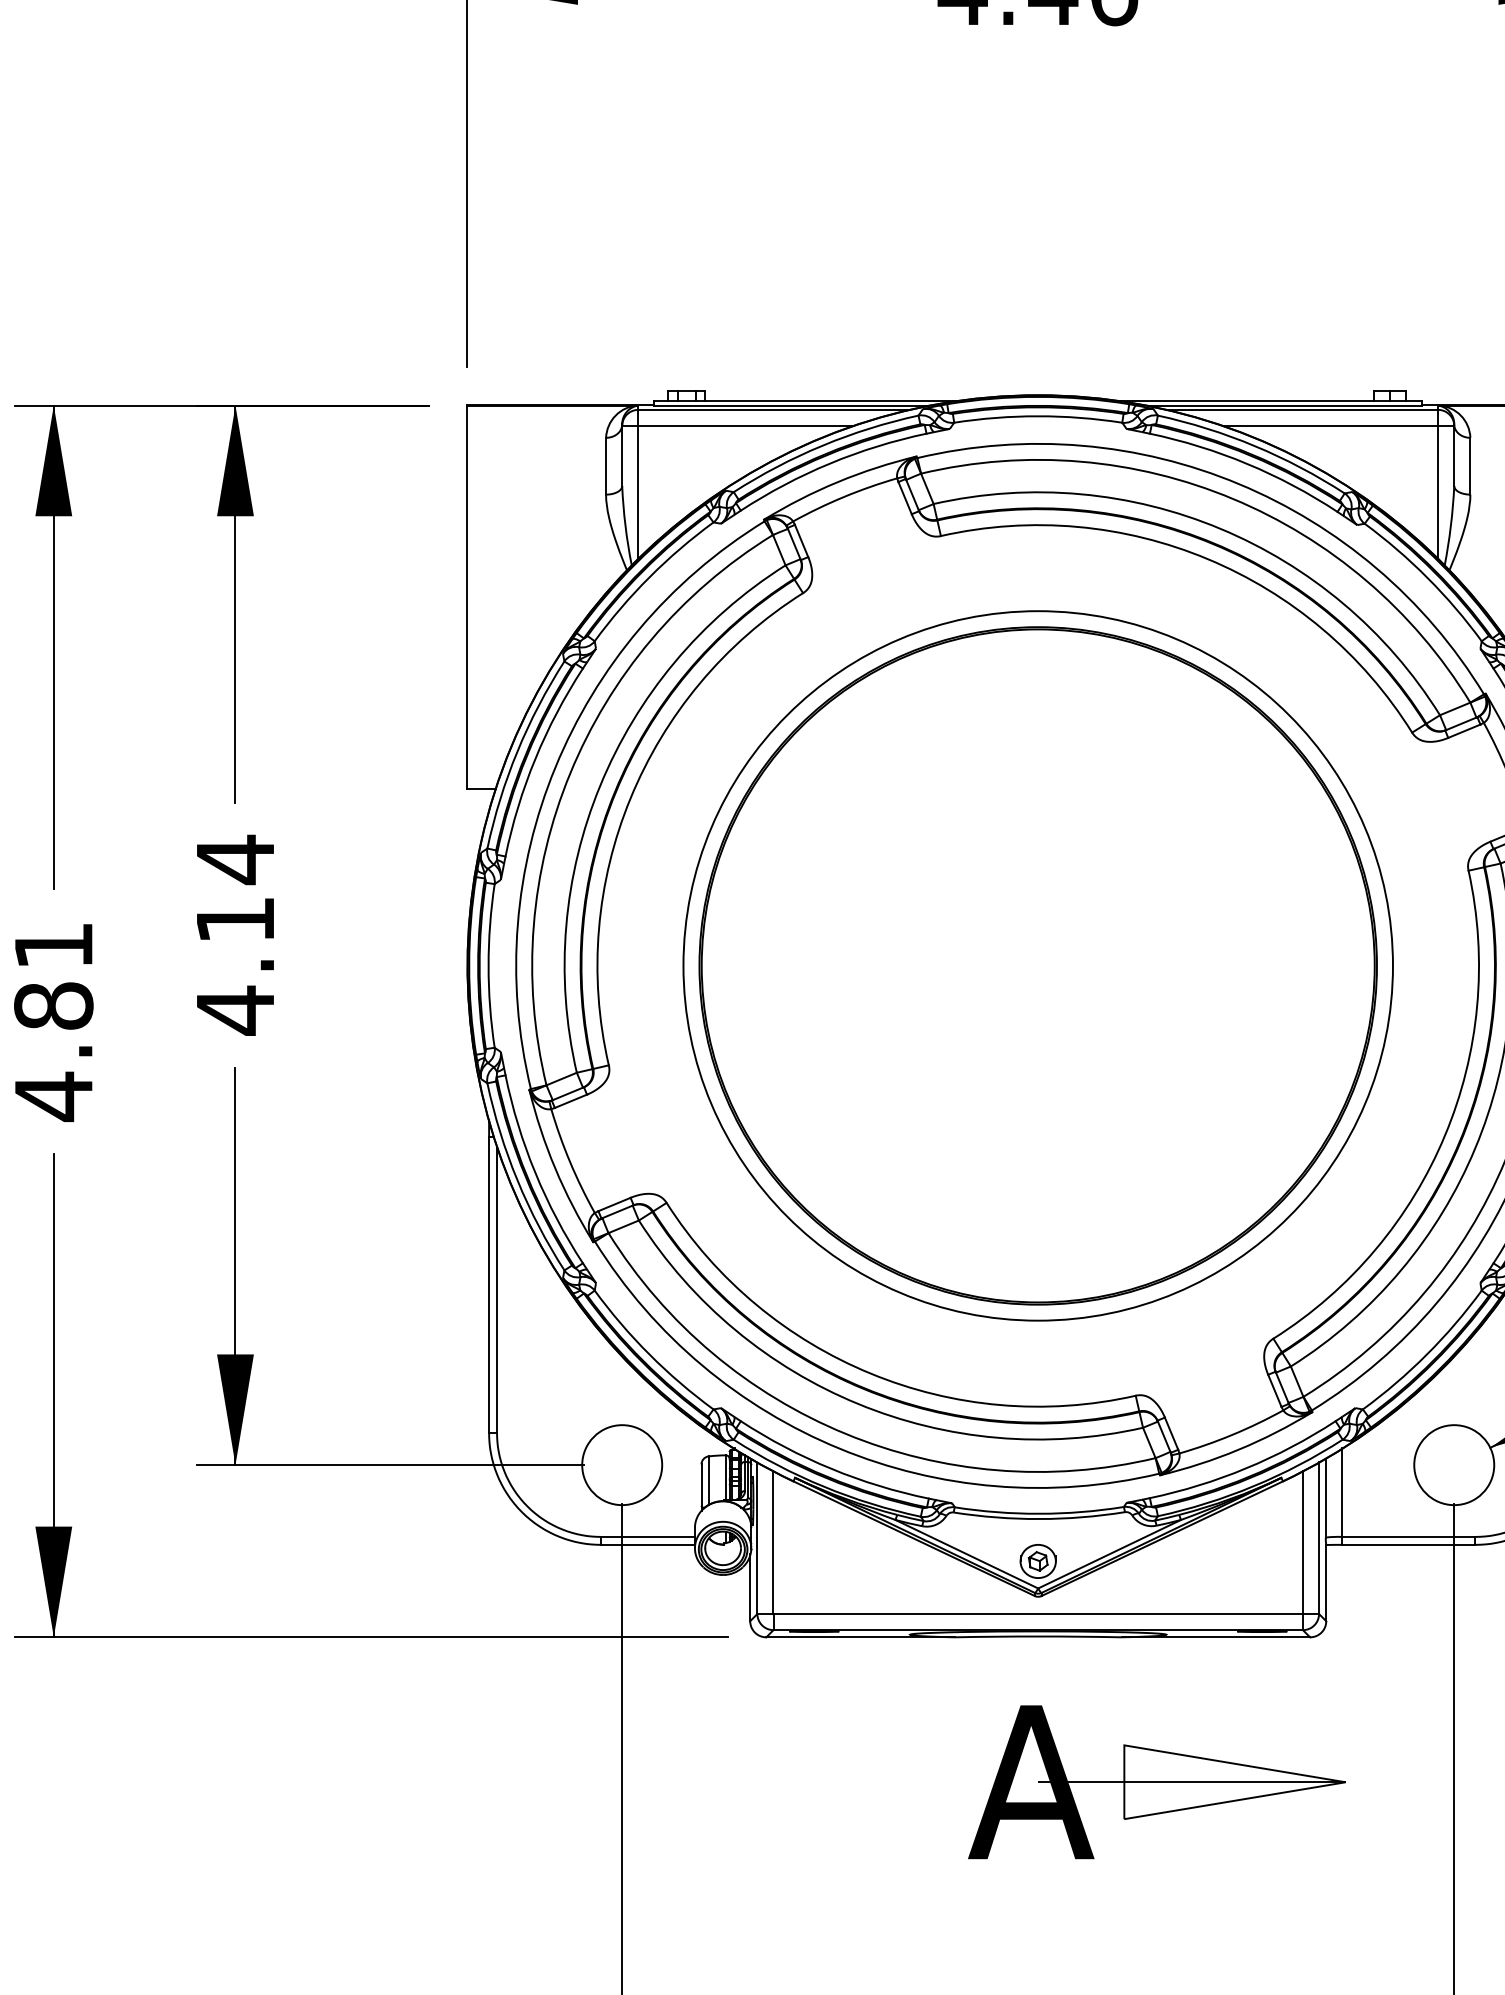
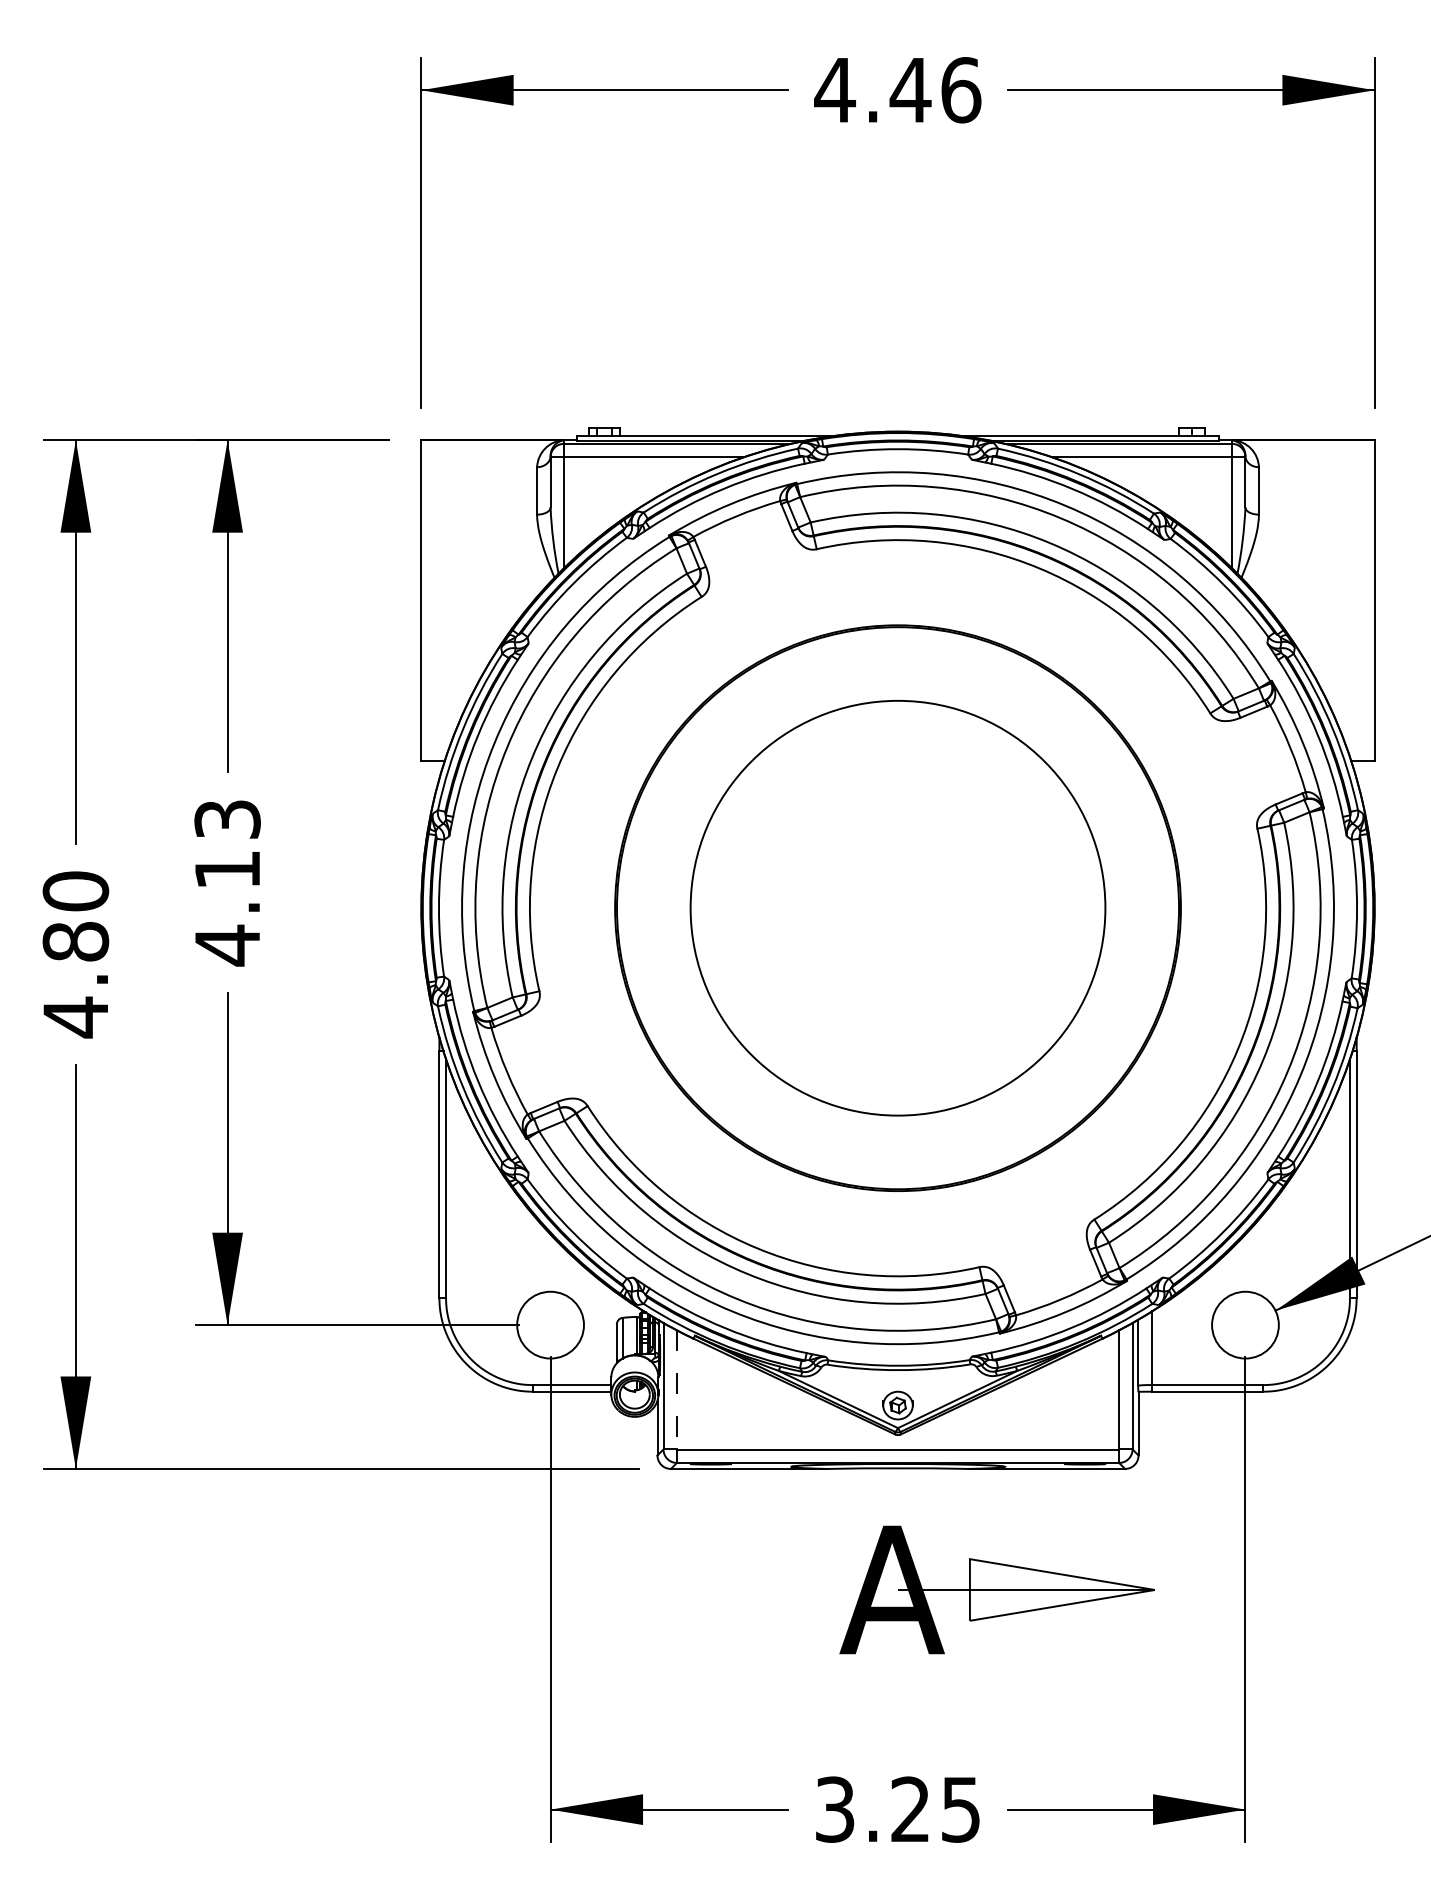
text: (235, 859) -> (227, 819), 4.14 -> 4.13
text: (53, 945) -> (75, 891), 4.81 -> 4.80
circle: (1037, 965) -> (897, 907), size x0.7
line: (772, 1542) -> (676, 1389), solid -> dashed

